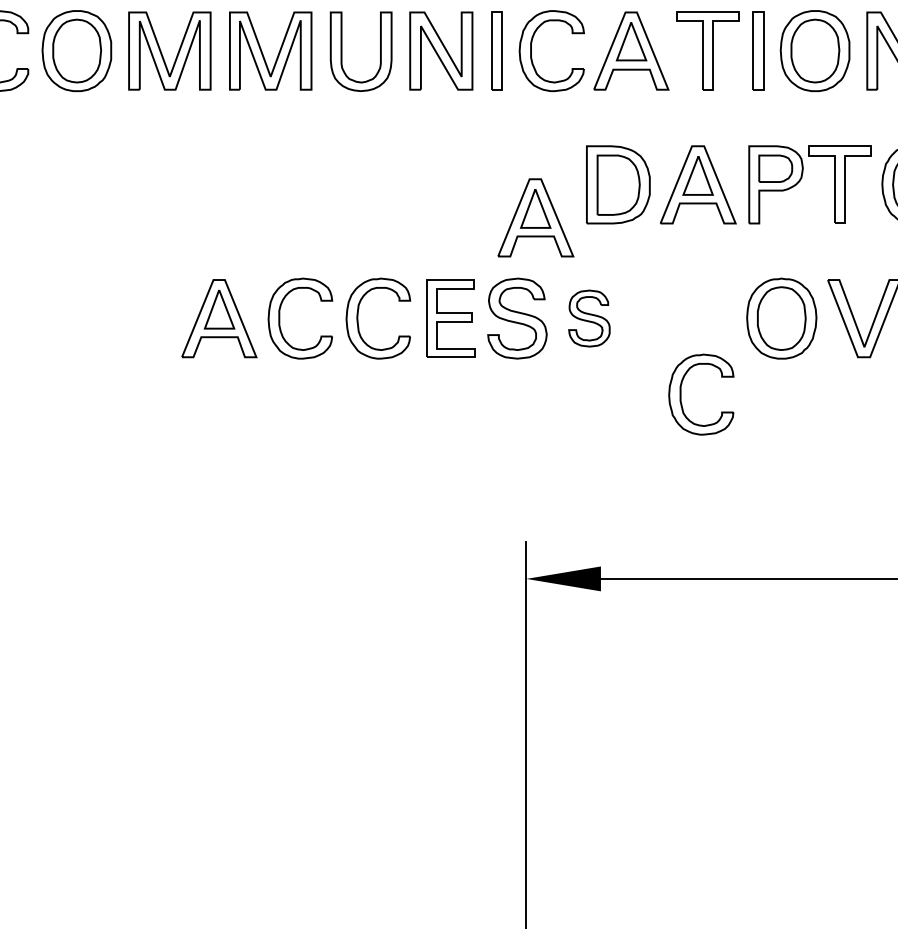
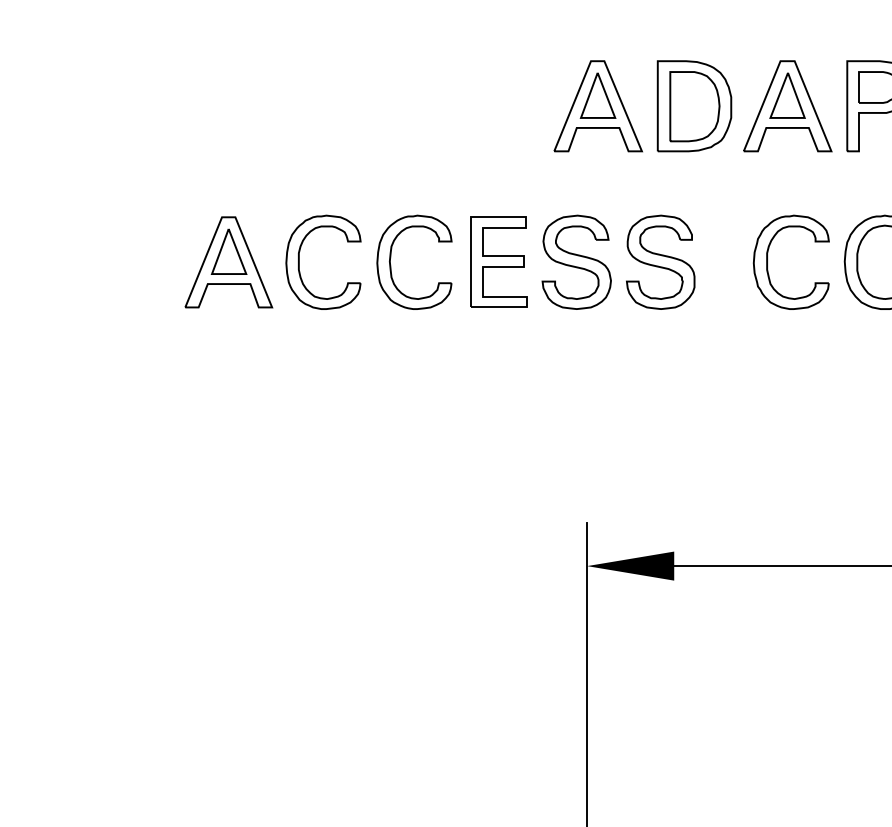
part: (535, 217) -> (597, 105), moved
part: (589, 318) -> (660, 262), size x1.43
part: (681, 394) -> (768, 262), moved

